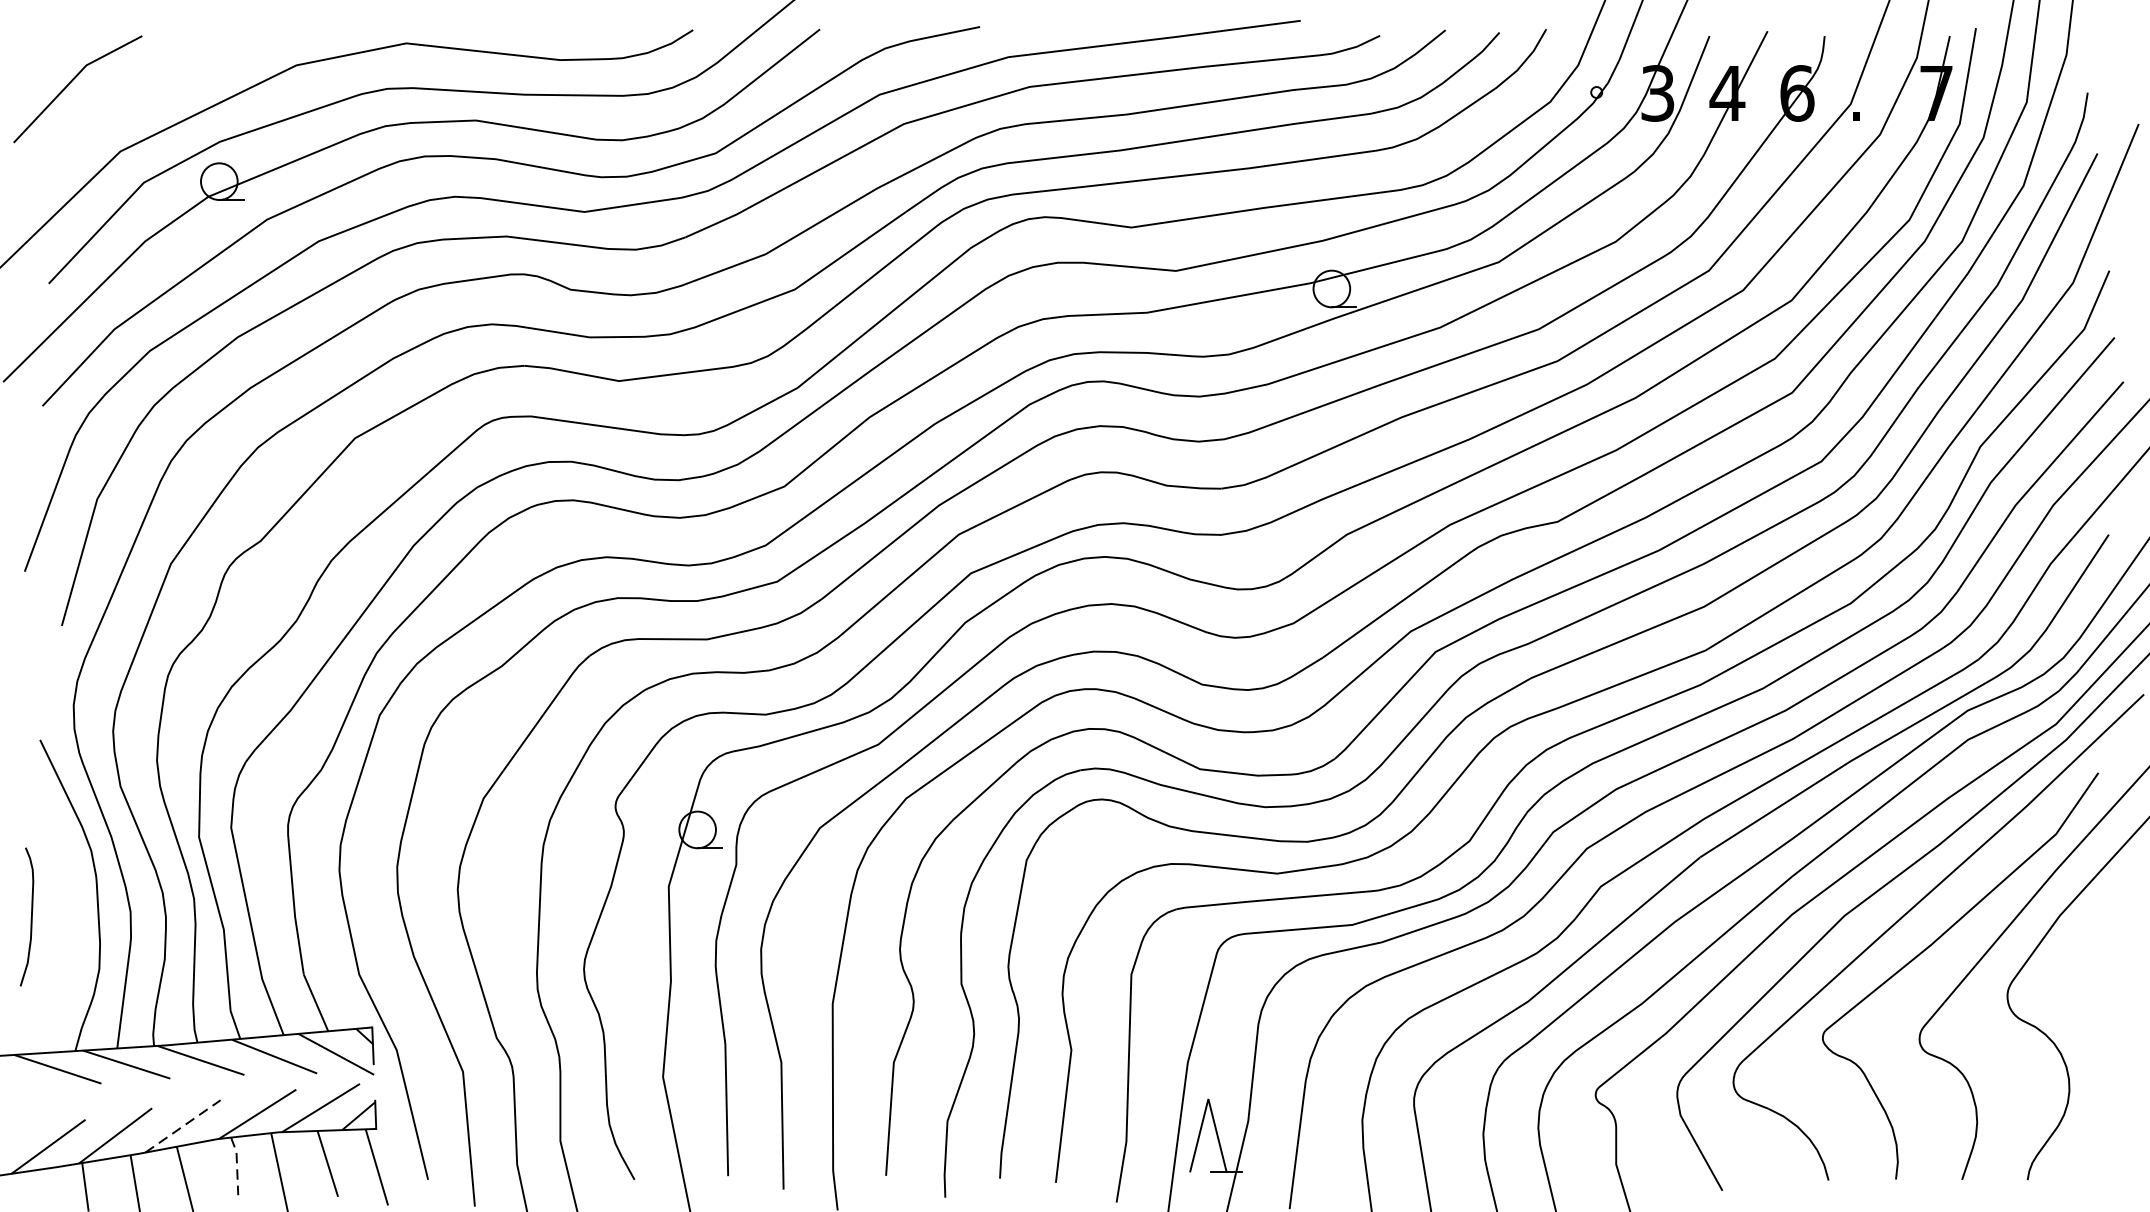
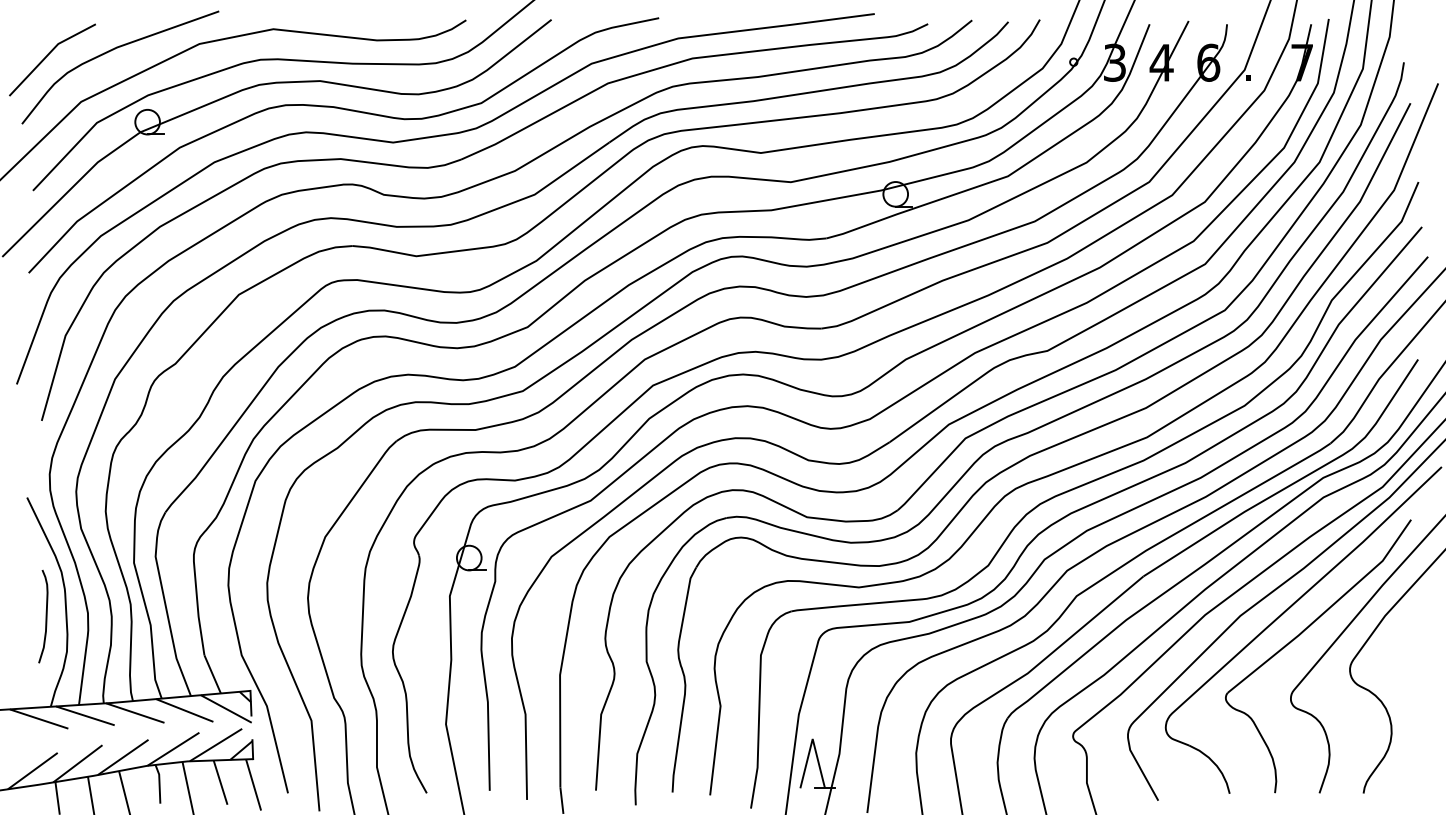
curve: (165, 76) -> (111, 51), added
curve: (30, 916) -> (45, 616), moved
line: (183, 1126) -> (123, 757), dashed -> solid
line: (236, 1165) -> (159, 783), dashed -> solid

